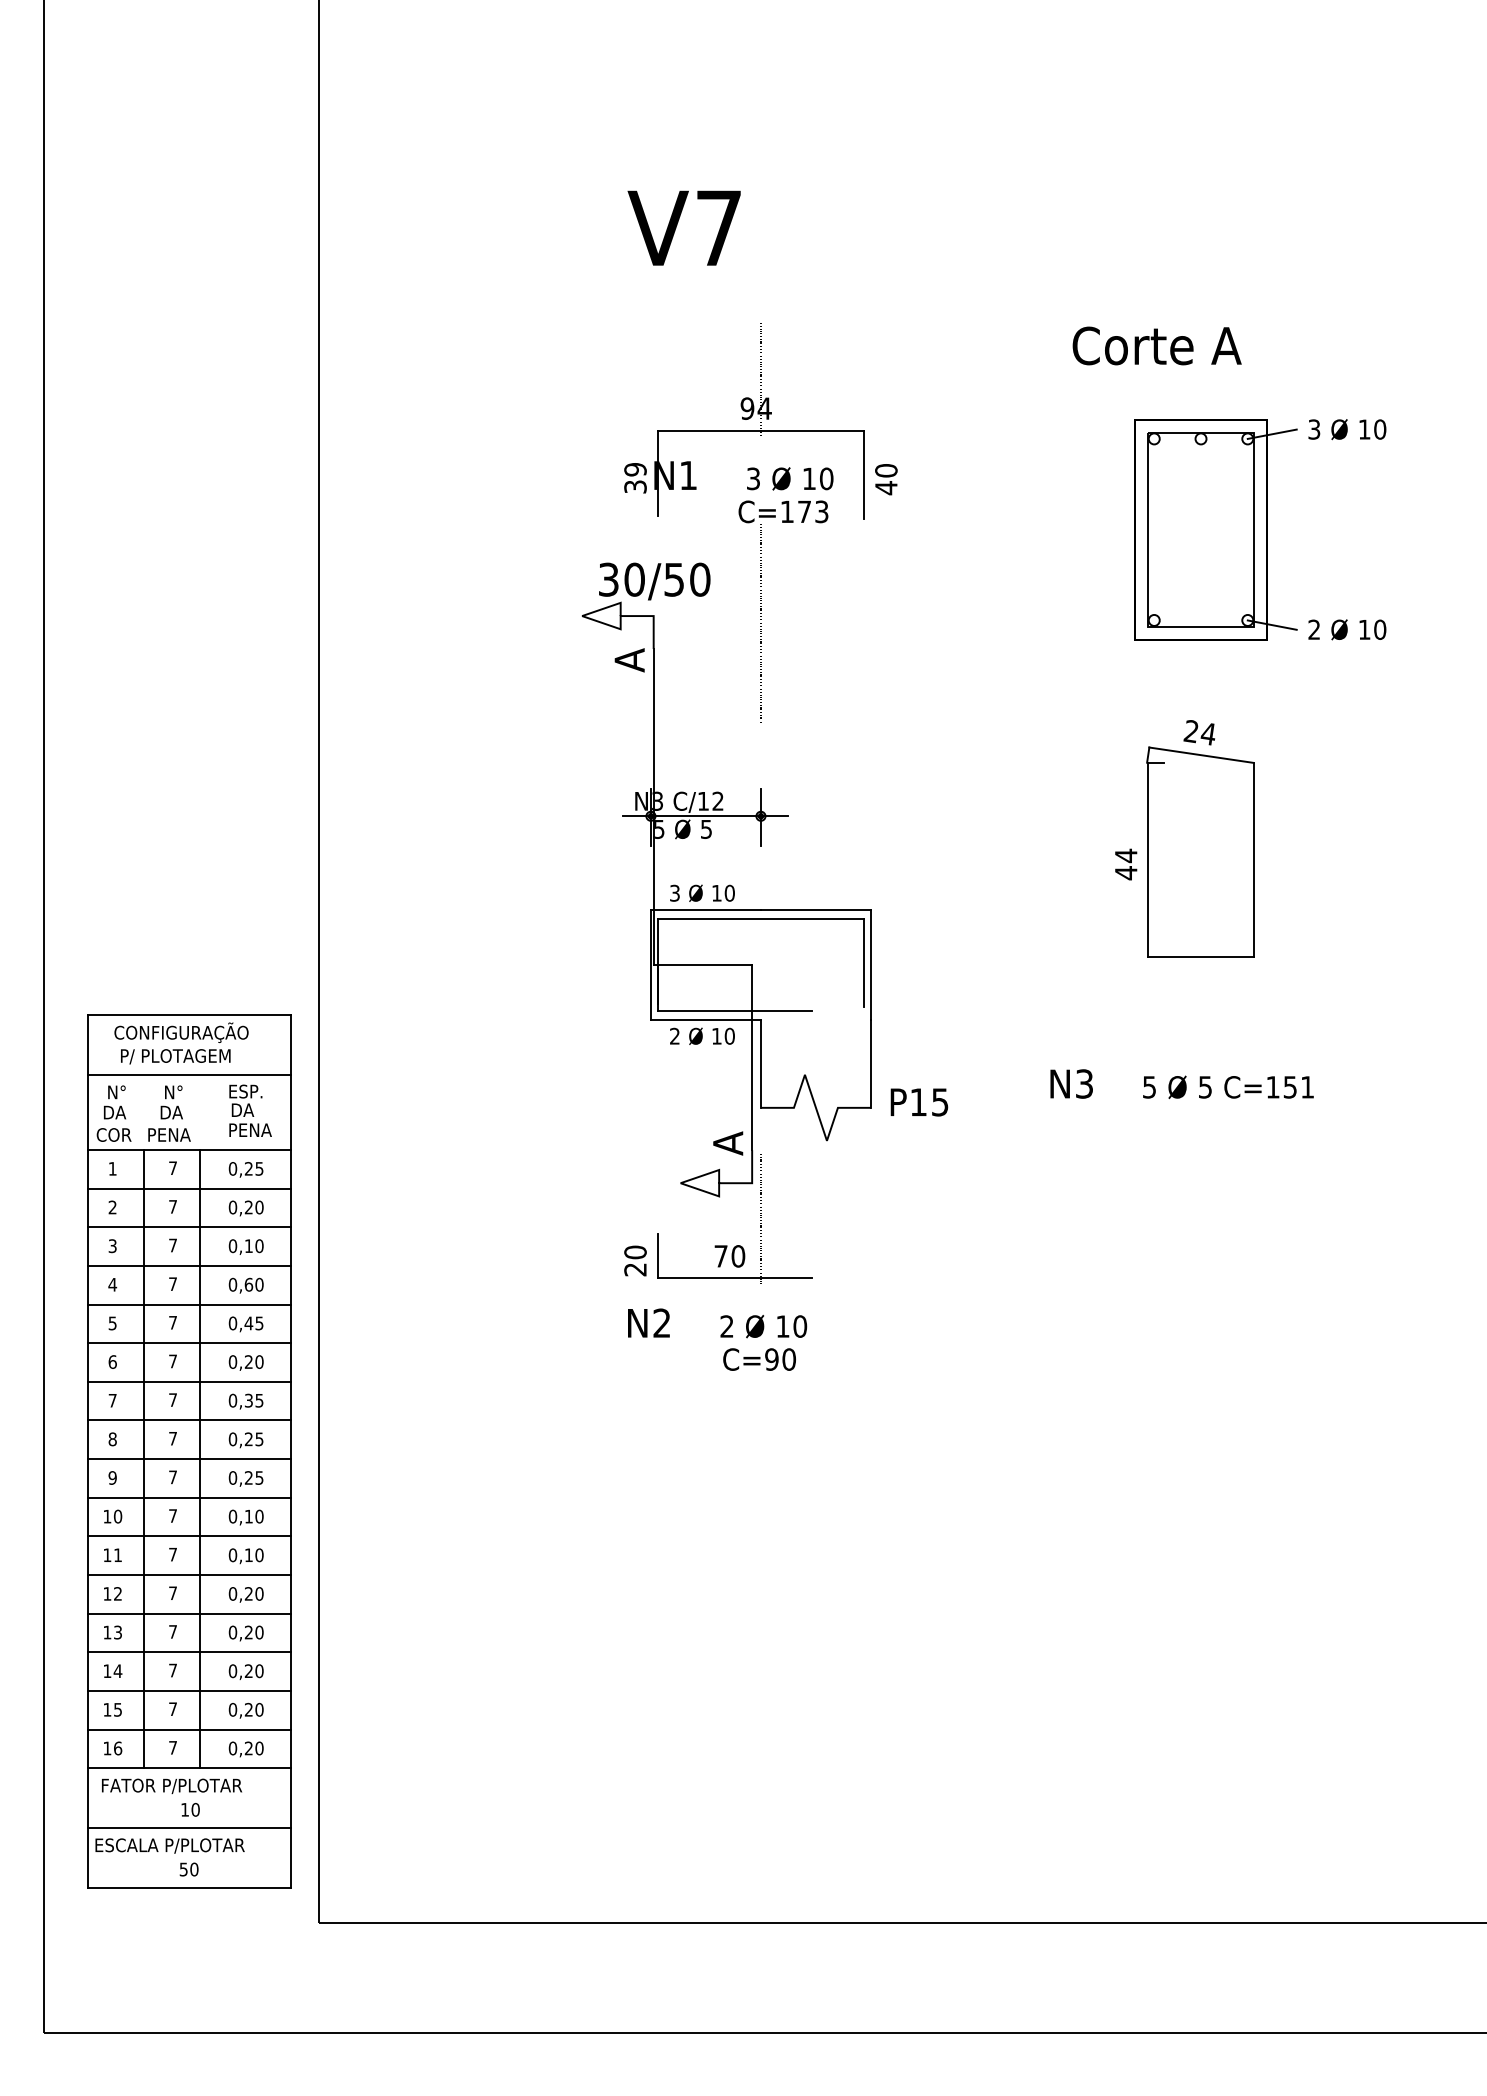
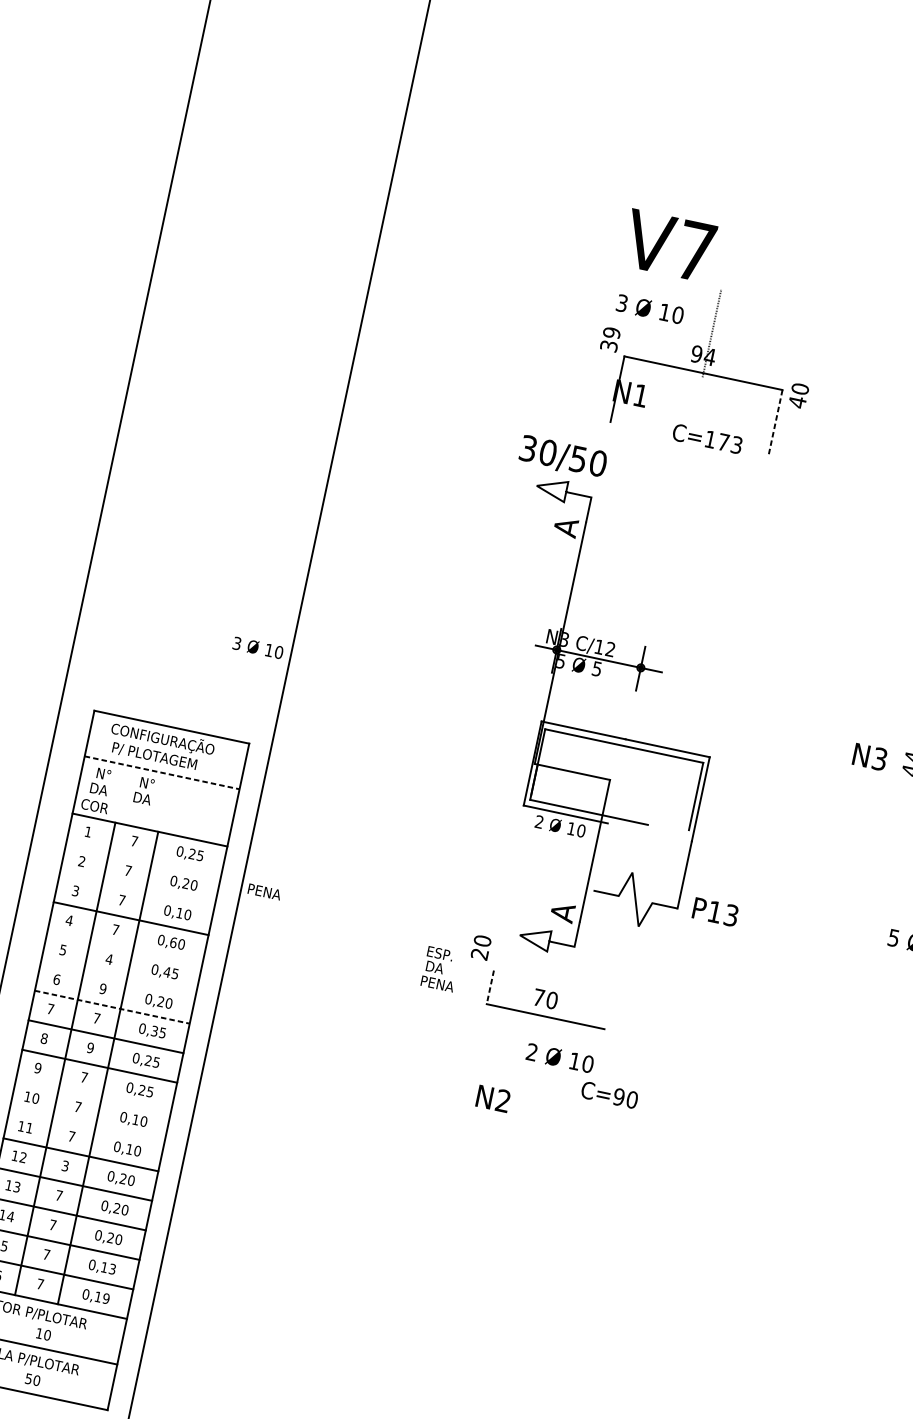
text: (683, 227) -> (668, 245), moved
line: (864, 475) -> (775, 424), solid -> dashed
text: (635, 478) -> (610, 339), moved
text: (790, 478) -> (650, 309), moved
text: (886, 479) -> (798, 395), moved
text: (654, 581) -> (563, 457), moved
line: (760, 623) -> (671, 520), removed
text: (702, 892) -> (258, 647), moved
line: (760, 1063) -> (600, 856), removed
line: (189, 1075) -> (162, 773), solid -> dashed
text: (1071, 1083) -> (870, 756), moved
text: (940, 1101) -> (731, 914), P15 -> P13
text: (250, 1110) -> (440, 968), moved
text: (169, 1134) -> (264, 891), moved
line: (189, 1188) -> (143, 859), removed
line: (760, 1217) -> (575, 974), removed
line: (189, 1227) -> (137, 889), removed
line: (657, 1256) -> (490, 987), solid -> dashed
text: (635, 1260) -> (481, 947), moved
line: (189, 1304) -> (124, 948), removed
text: (172, 1322) -> (109, 959), 7 -> 4
text: (648, 1322) -> (493, 1098), moved
line: (189, 1343) -> (118, 977), removed
text: (759, 1359) -> (609, 1095), moved
text: (172, 1361) -> (102, 988), 7 -> 9
line: (189, 1381) -> (112, 1006), solid -> dashed
text: (172, 1438) -> (90, 1047), 7 -> 9
line: (189, 1497) -> (93, 1095), removed
line: (189, 1536) -> (87, 1125), removed
text: (172, 1593) -> (64, 1166), 7 -> 3
text: (253, 1709) -> (108, 1267), 0,20 -> 0,13
text: (253, 1748) -> (101, 1297), 0,20 -> 0,19

